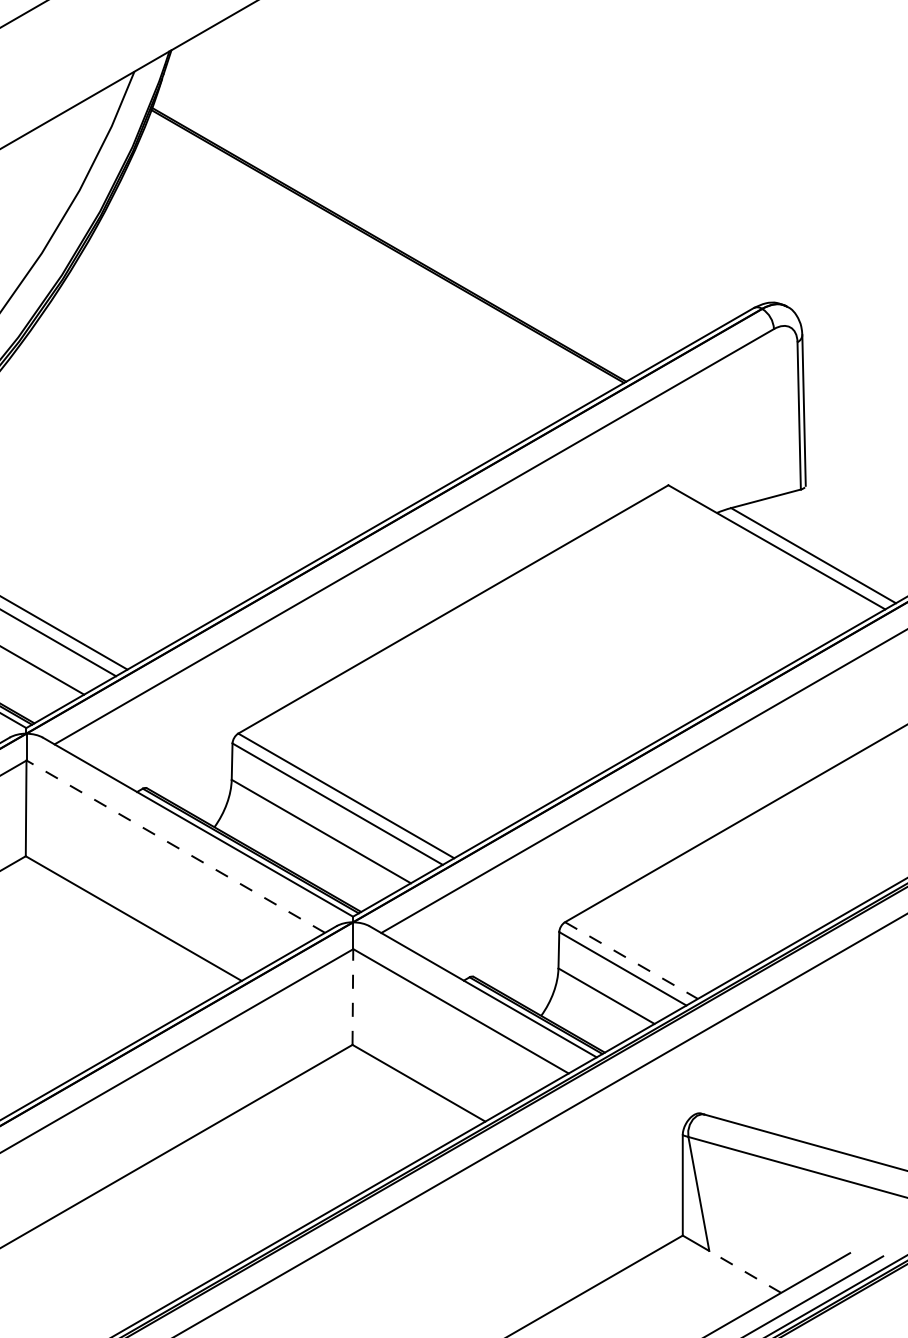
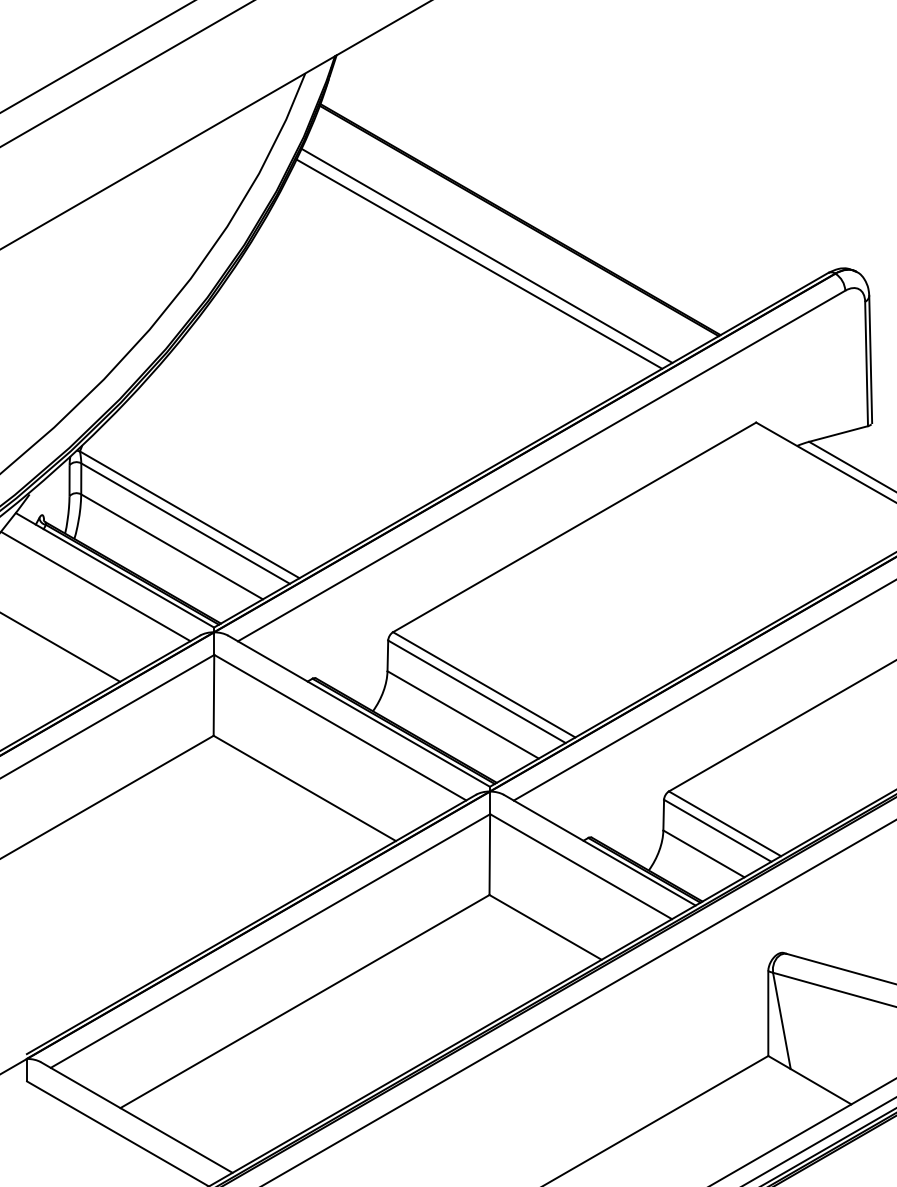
line: (348, 287) -> (486, 255), added
line: (340, 296) -> (479, 263), added
line: (176, 846) -> (340, 727), dashed -> solid
line: (632, 960) -> (725, 823), dashed -> solid
line: (352, 996) -> (489, 854), dashed -> solid
line: (744, 1271) -> (820, 1086), dashed -> solid

